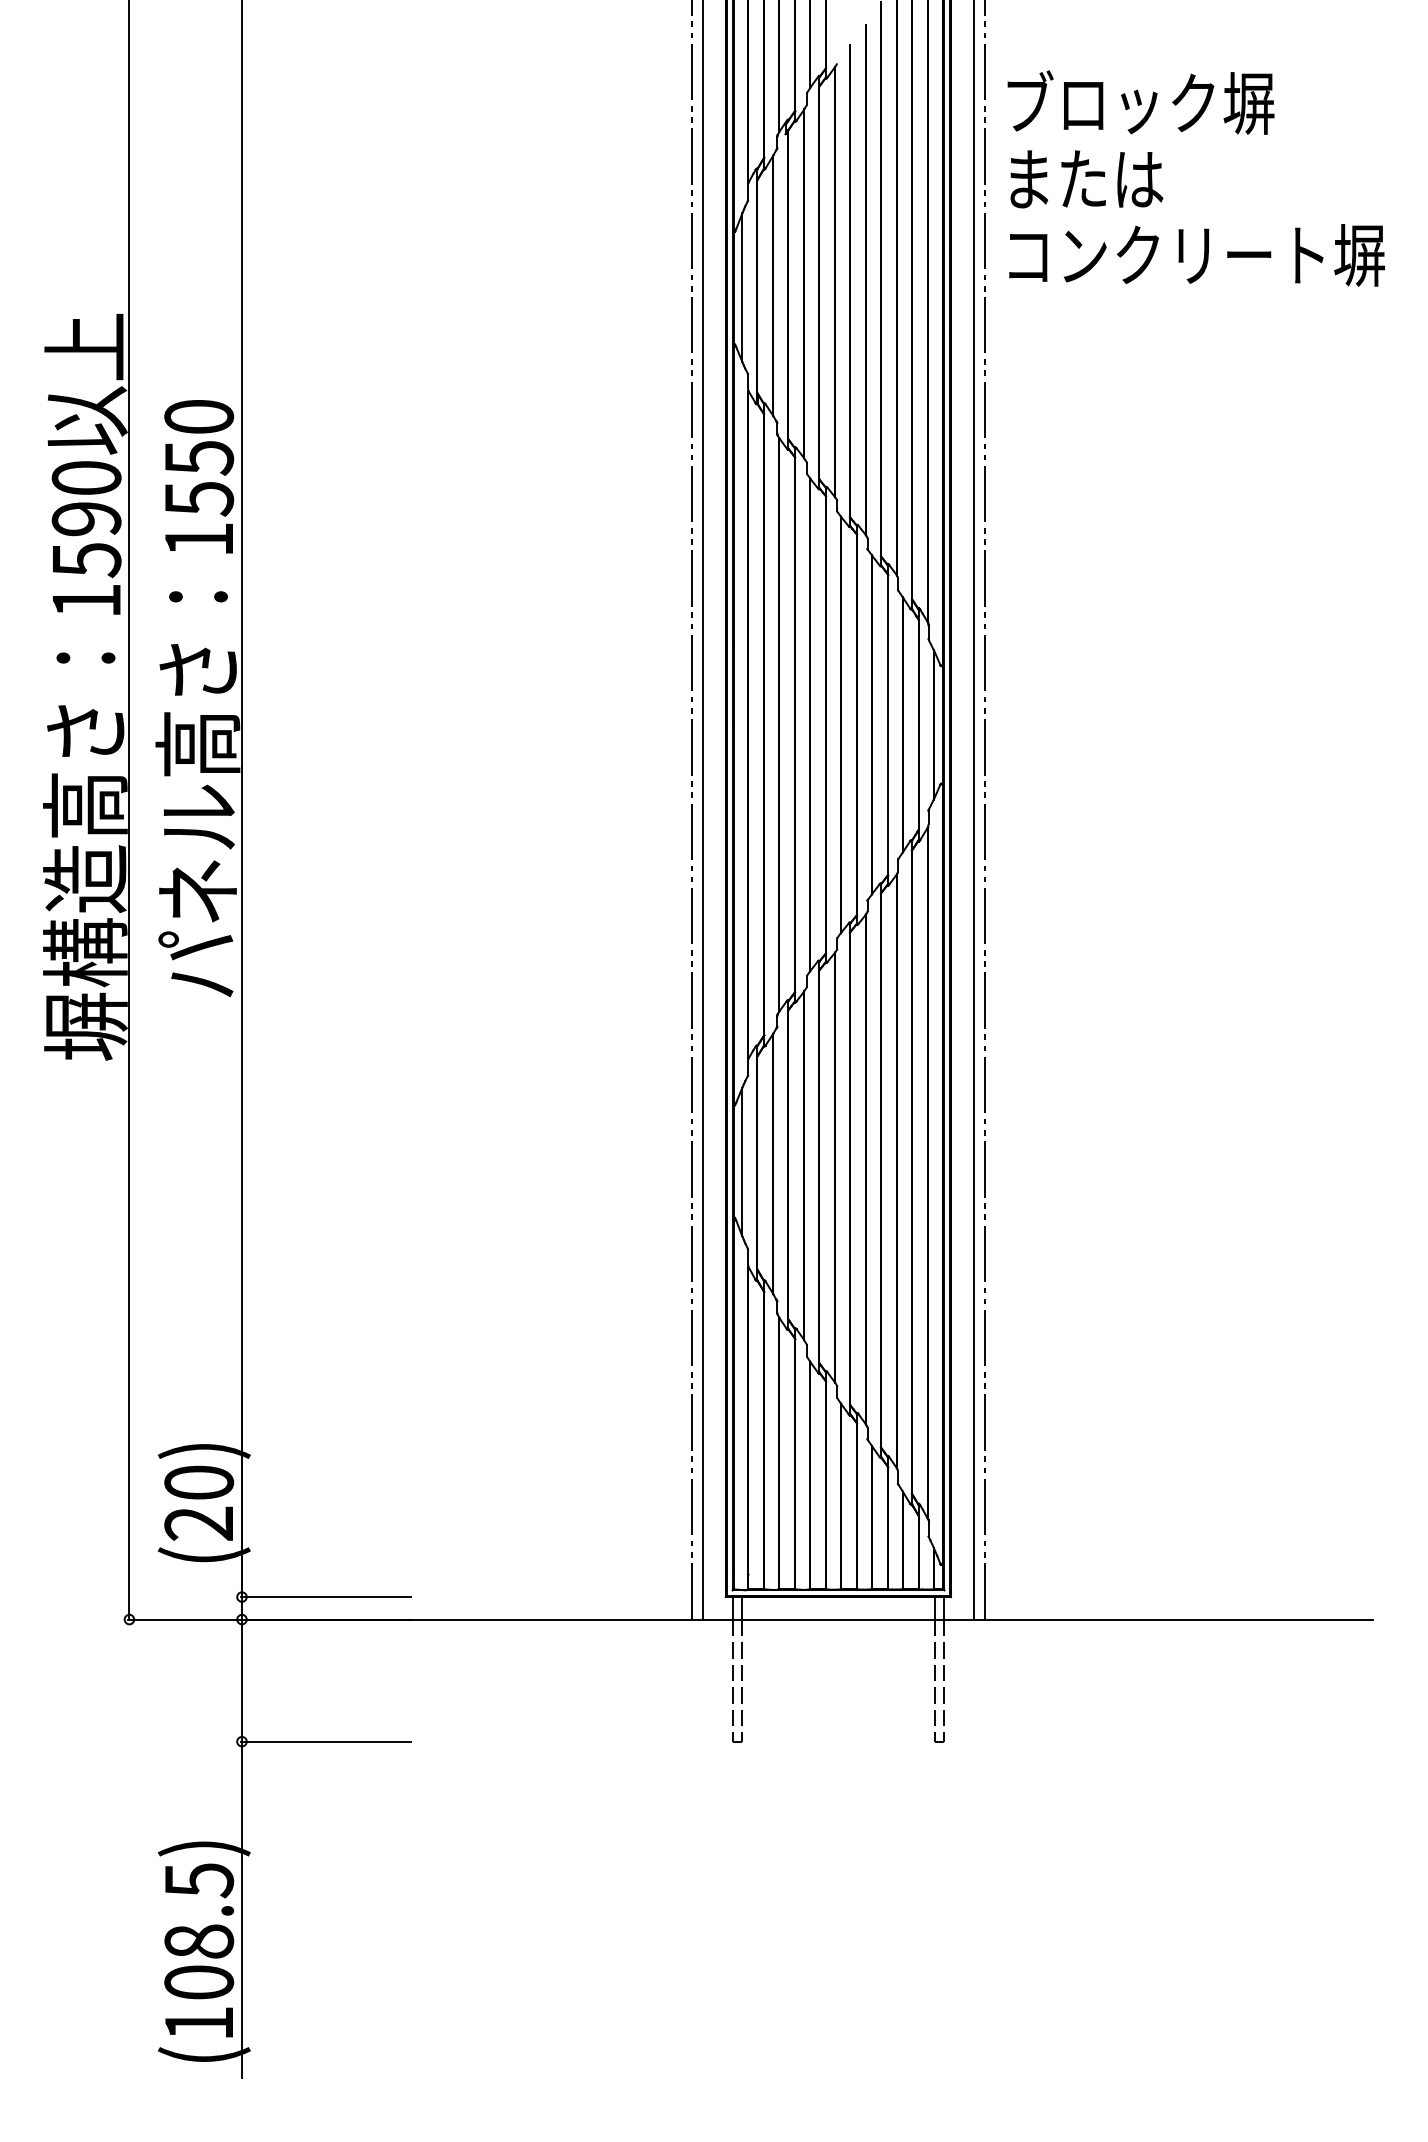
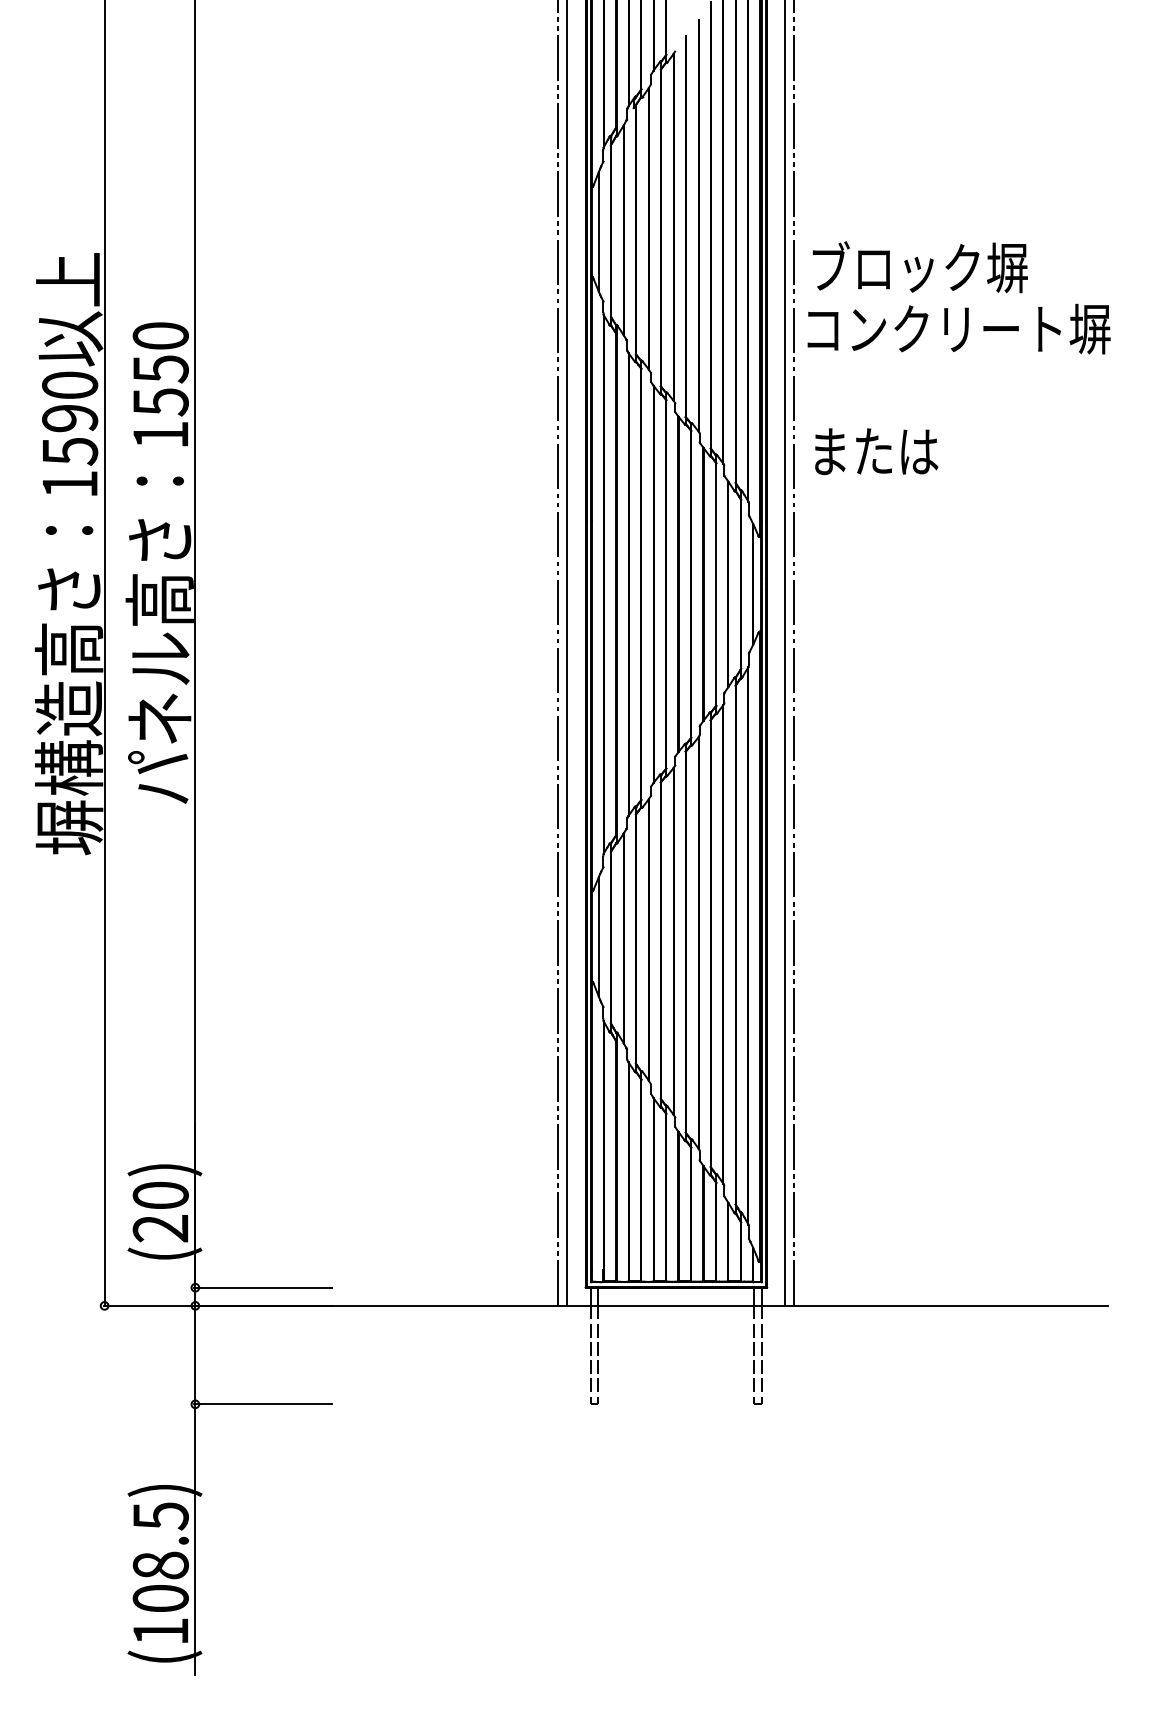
text: (1140, 102) -> (919, 267), moved
text: (1086, 179) -> (876, 451), moved
text: (1196, 255) -> (958, 329), moved

